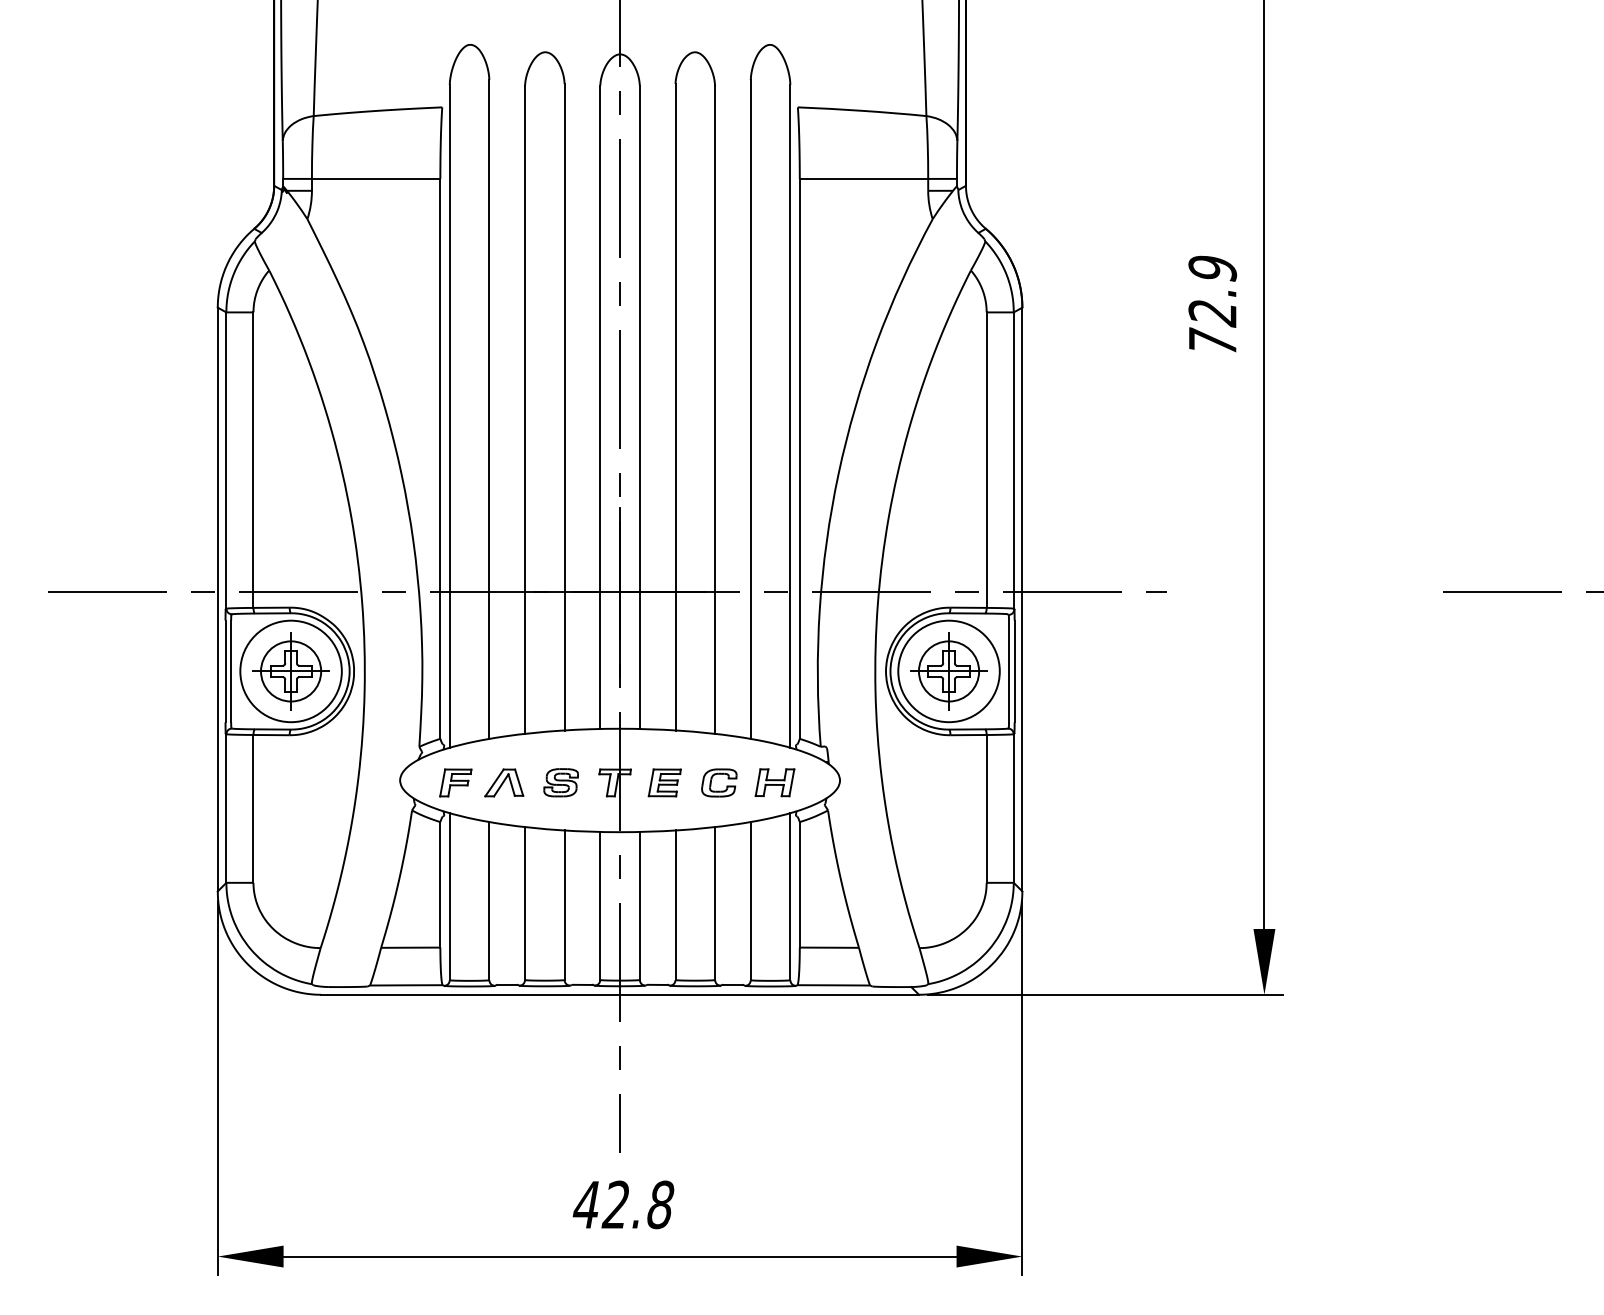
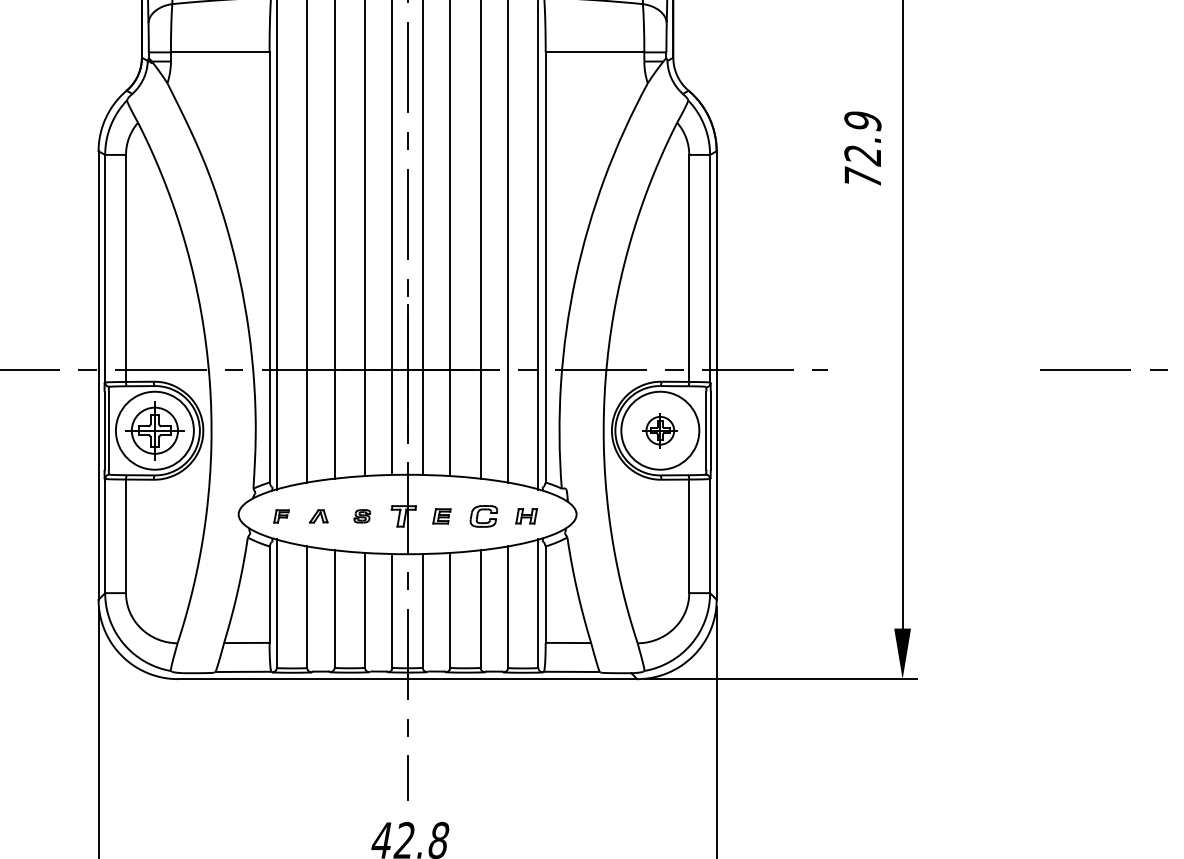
part: (948, 671) -> (659, 430), size x0.6
part: (455, 782) -> (281, 516), size x0.6
part: (504, 782) -> (318, 516), size x0.6
part: (560, 782) -> (361, 516), size x0.6
part: (664, 782) -> (441, 516), size x0.7
part: (774, 782) -> (526, 516), size x0.7

